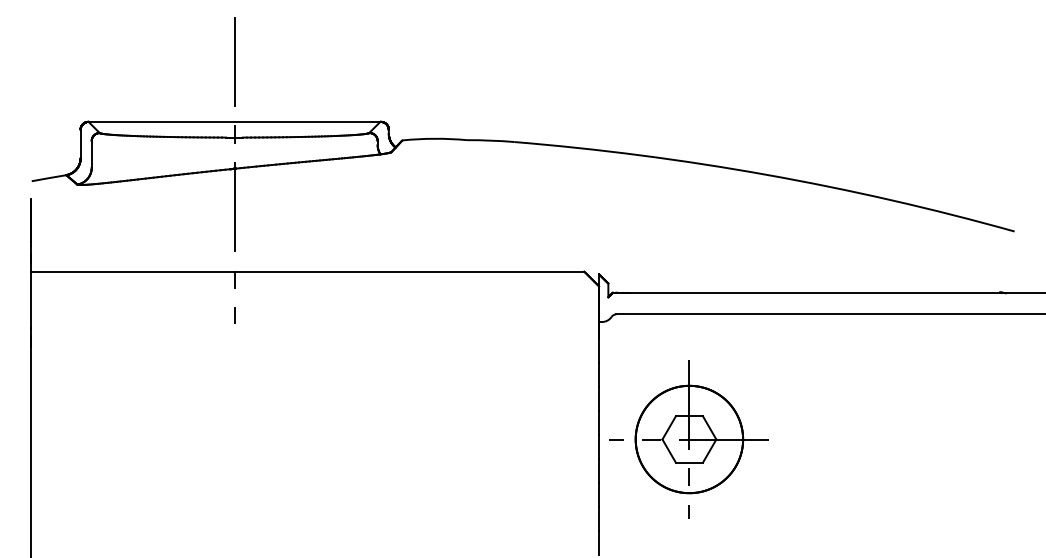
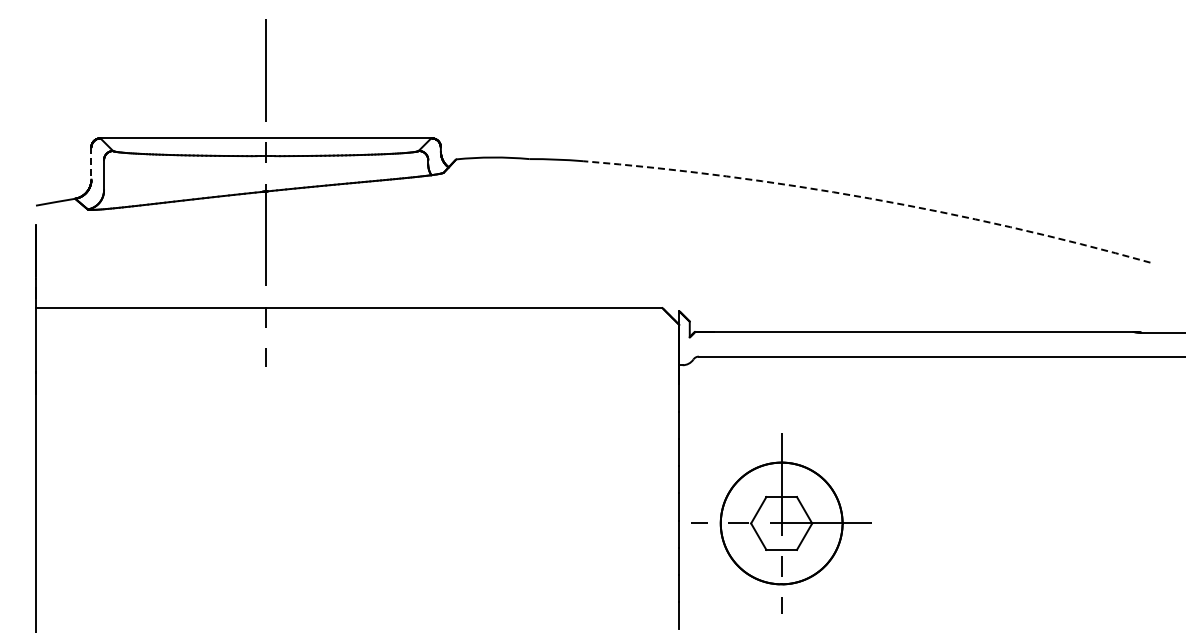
line: (80, 144) -> (91, 164), solid -> dashed
arc: (766, 174) -> (869, 198), solid -> dashed
part: (689, 439) -> (781, 523), moved

